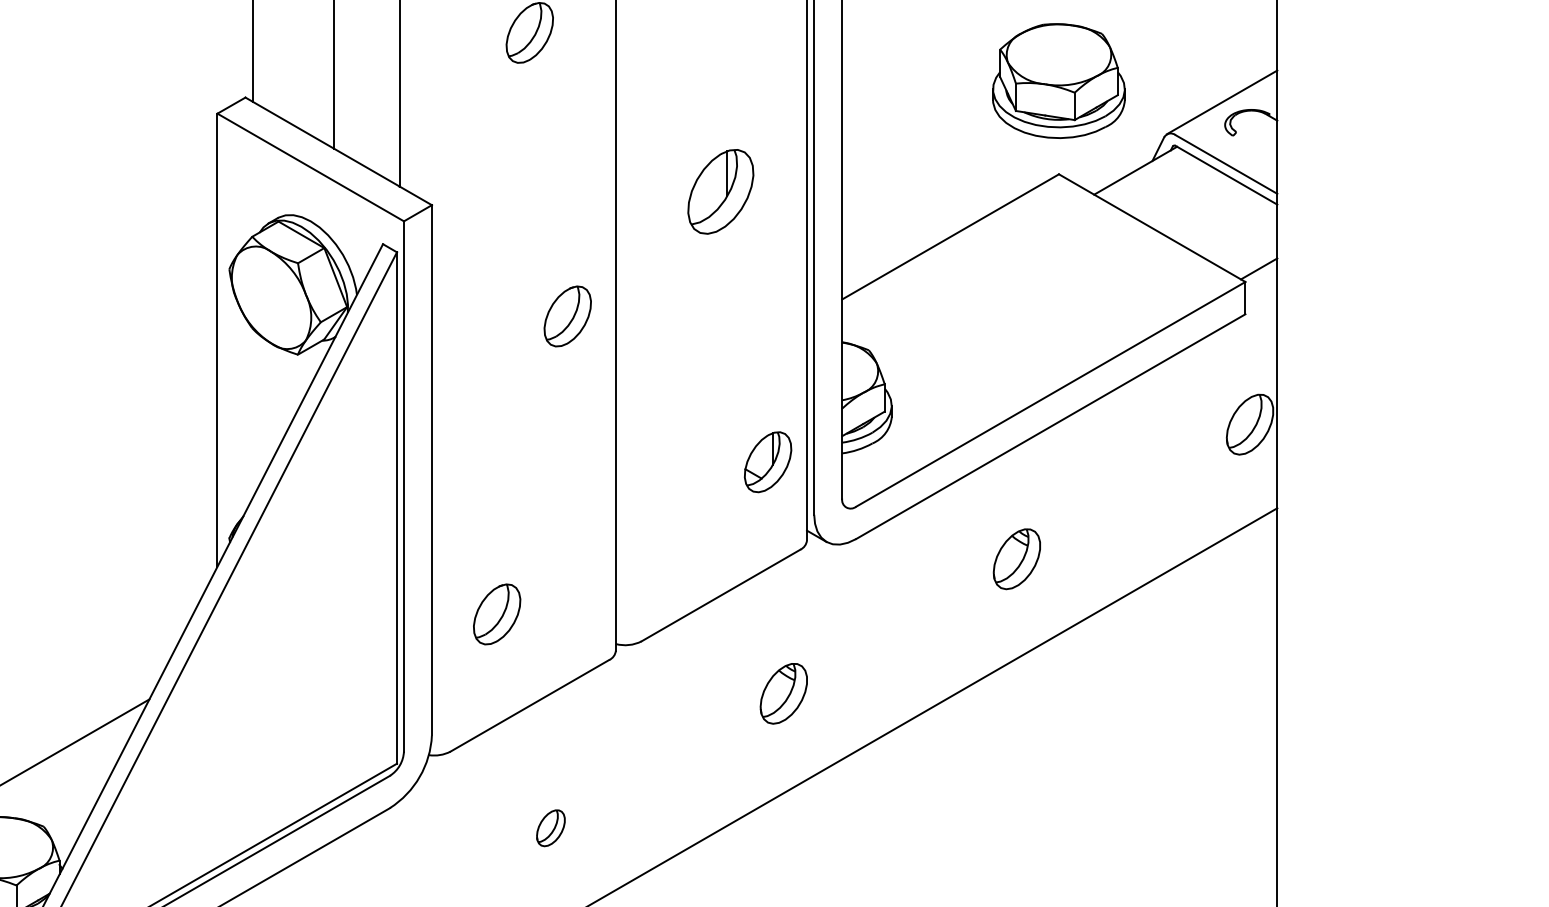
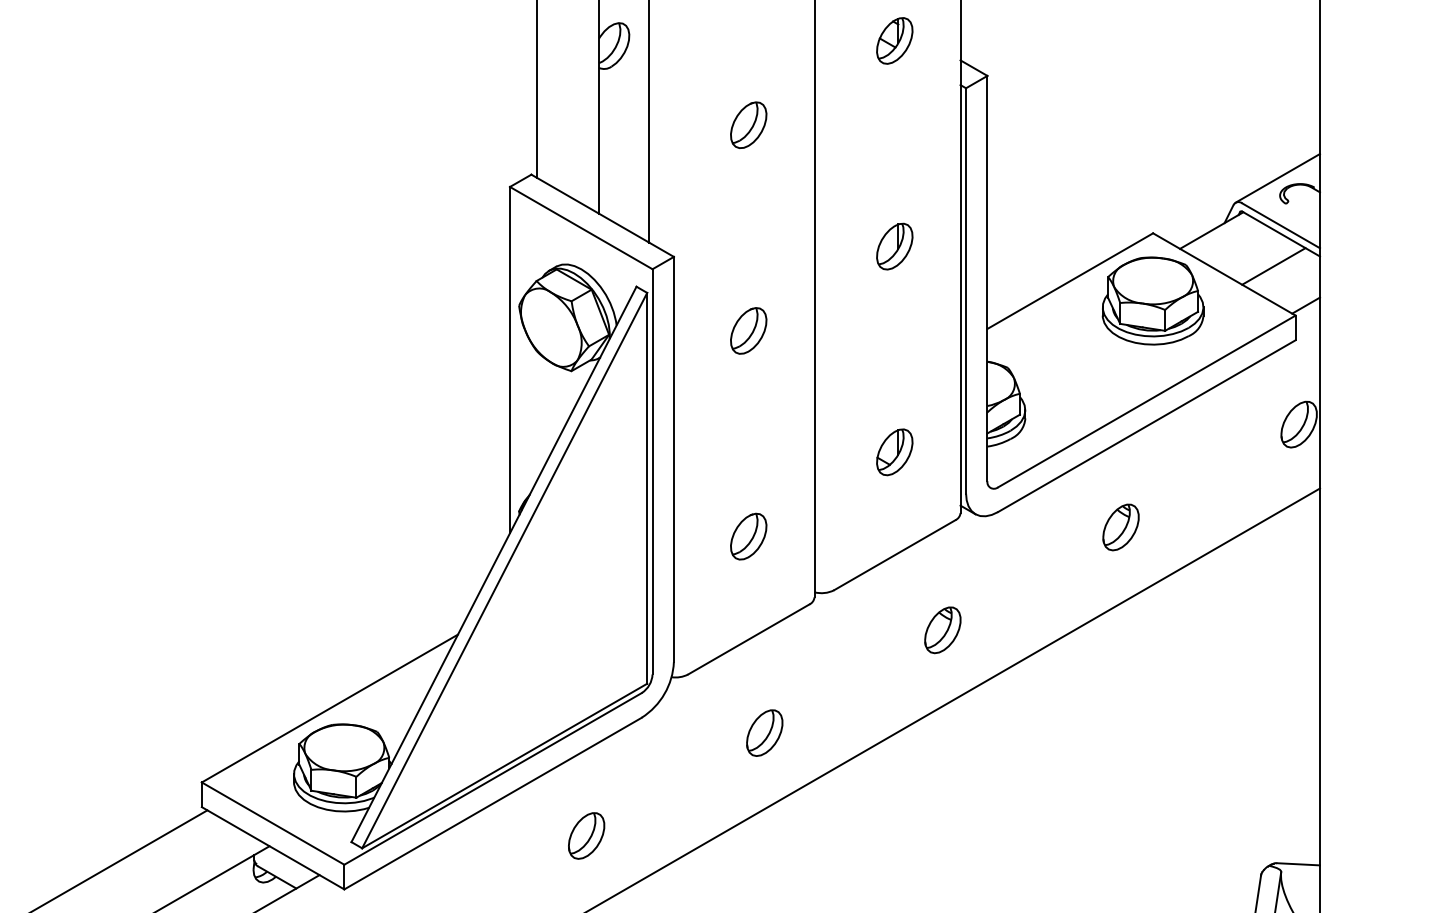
part: (1058, 80) -> (1152, 300), moved
part: (720, 191) -> (894, 246), size x0.71
line: (1216, 217) -> (1273, 266), added
part: (567, 315) -> (748, 330), moved
part: (767, 462) -> (894, 452), moved
part: (496, 614) -> (748, 536), moved
part: (550, 827) -> (764, 732), size x1.67

